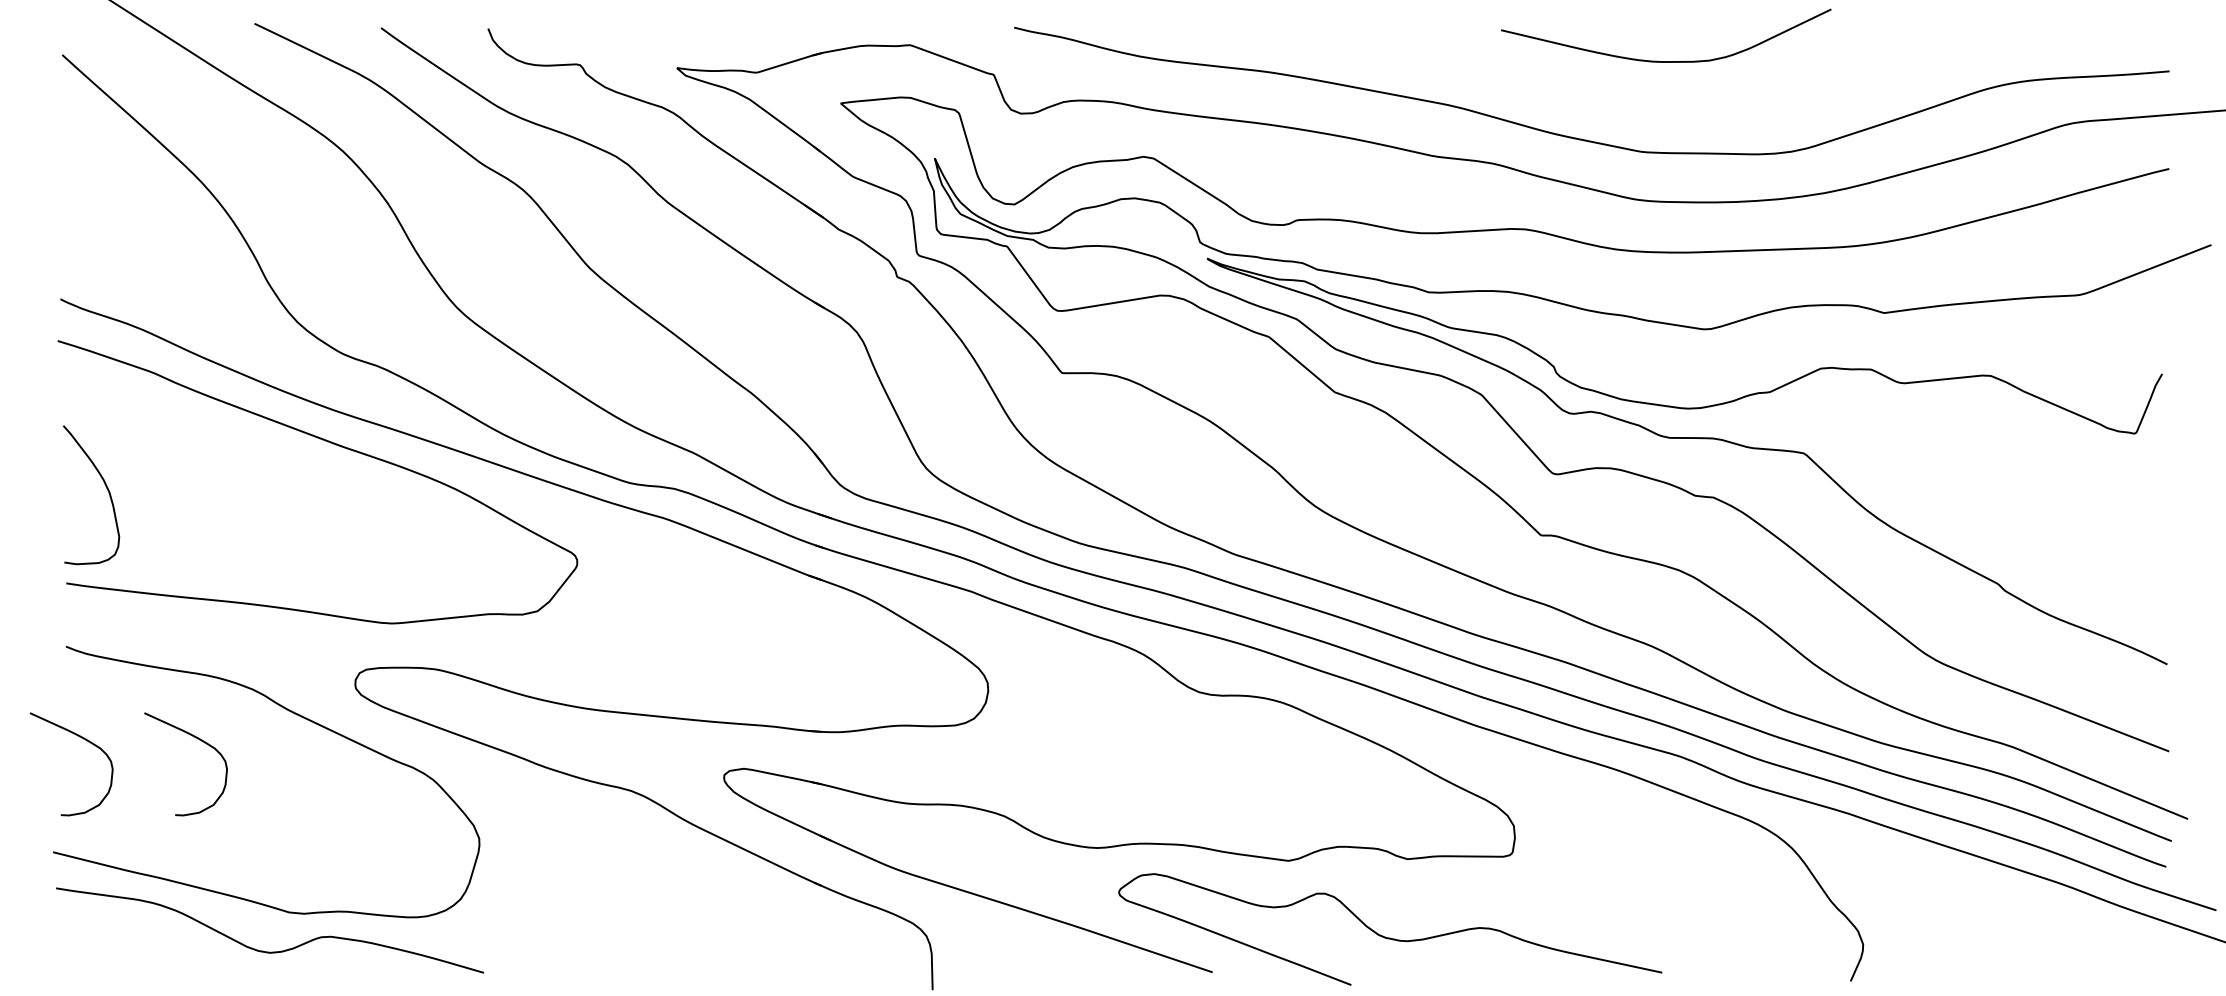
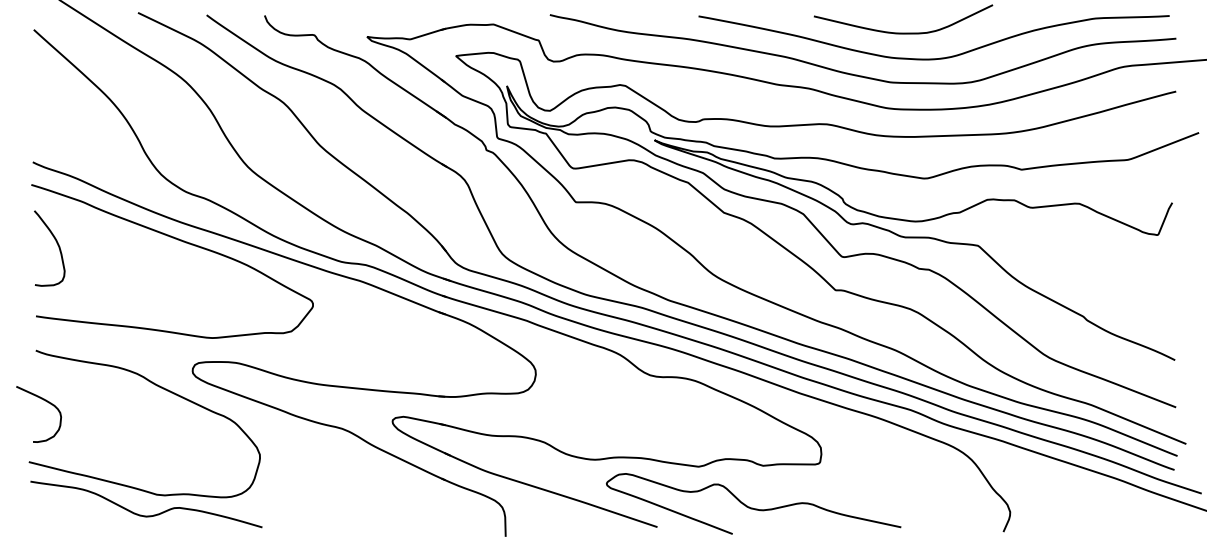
curve: (1721, 107) -> (933, 58), added
curve: (105, 489) -> (57, 245), moved
curve: (198, 740) -> (107, 401), removed

